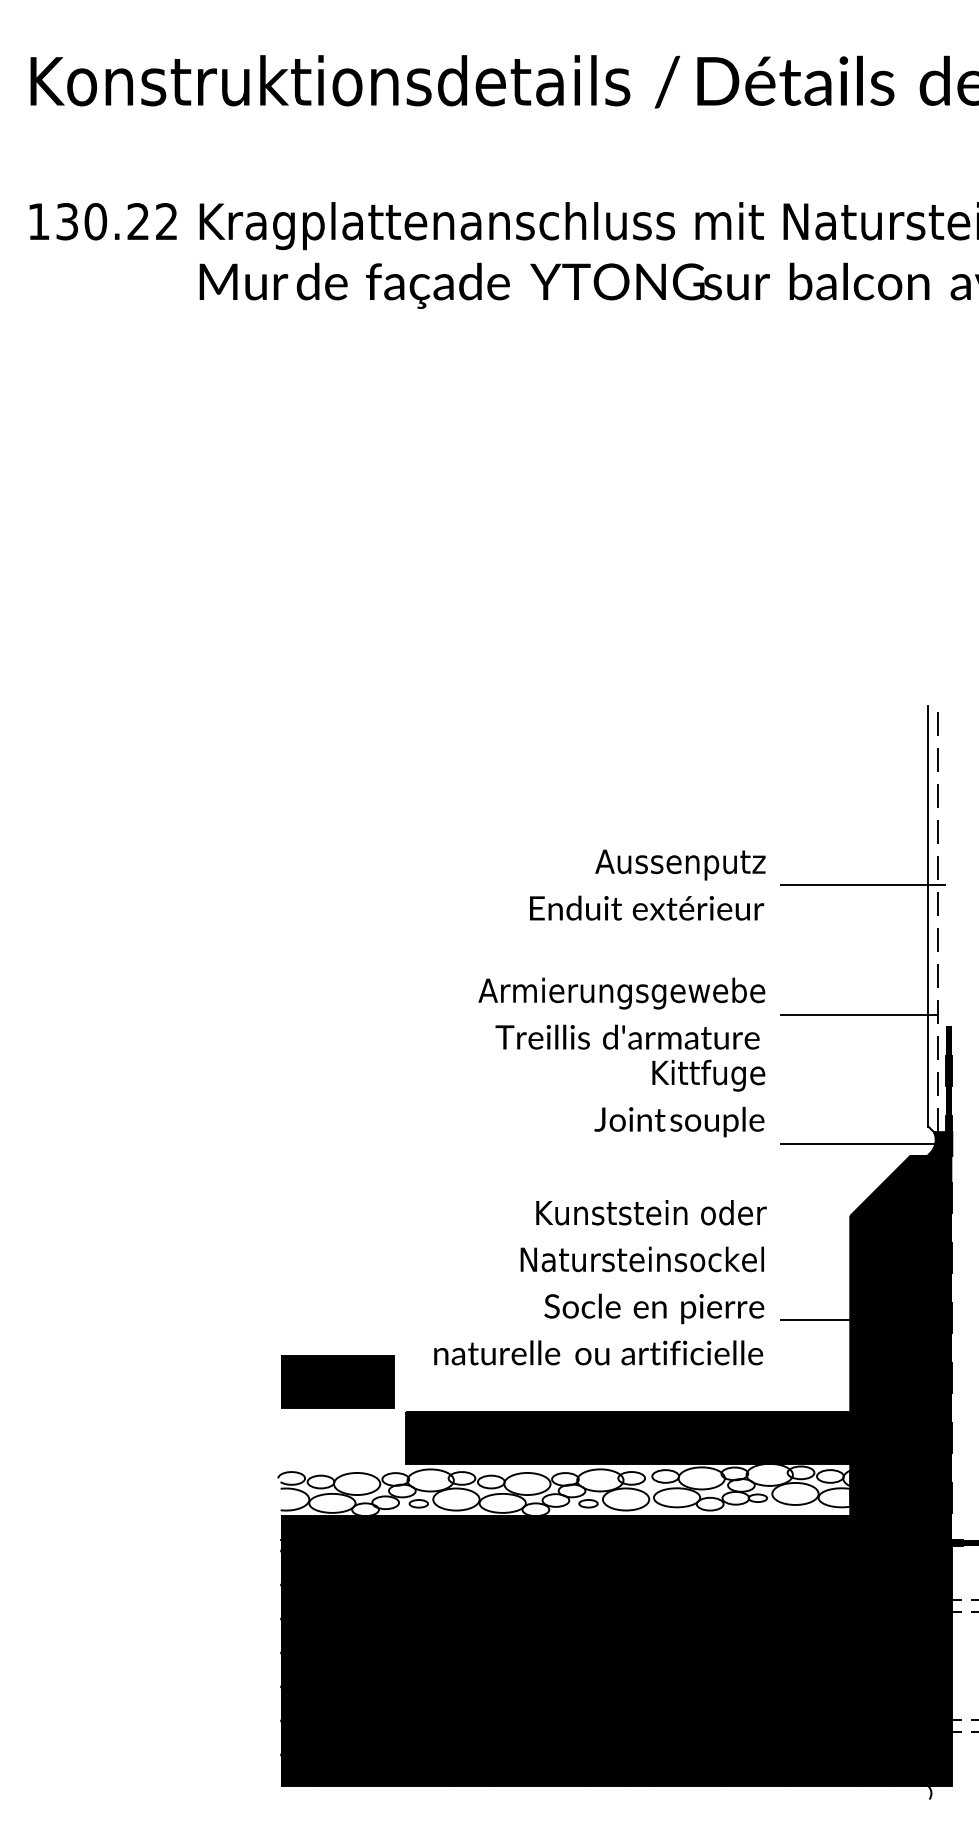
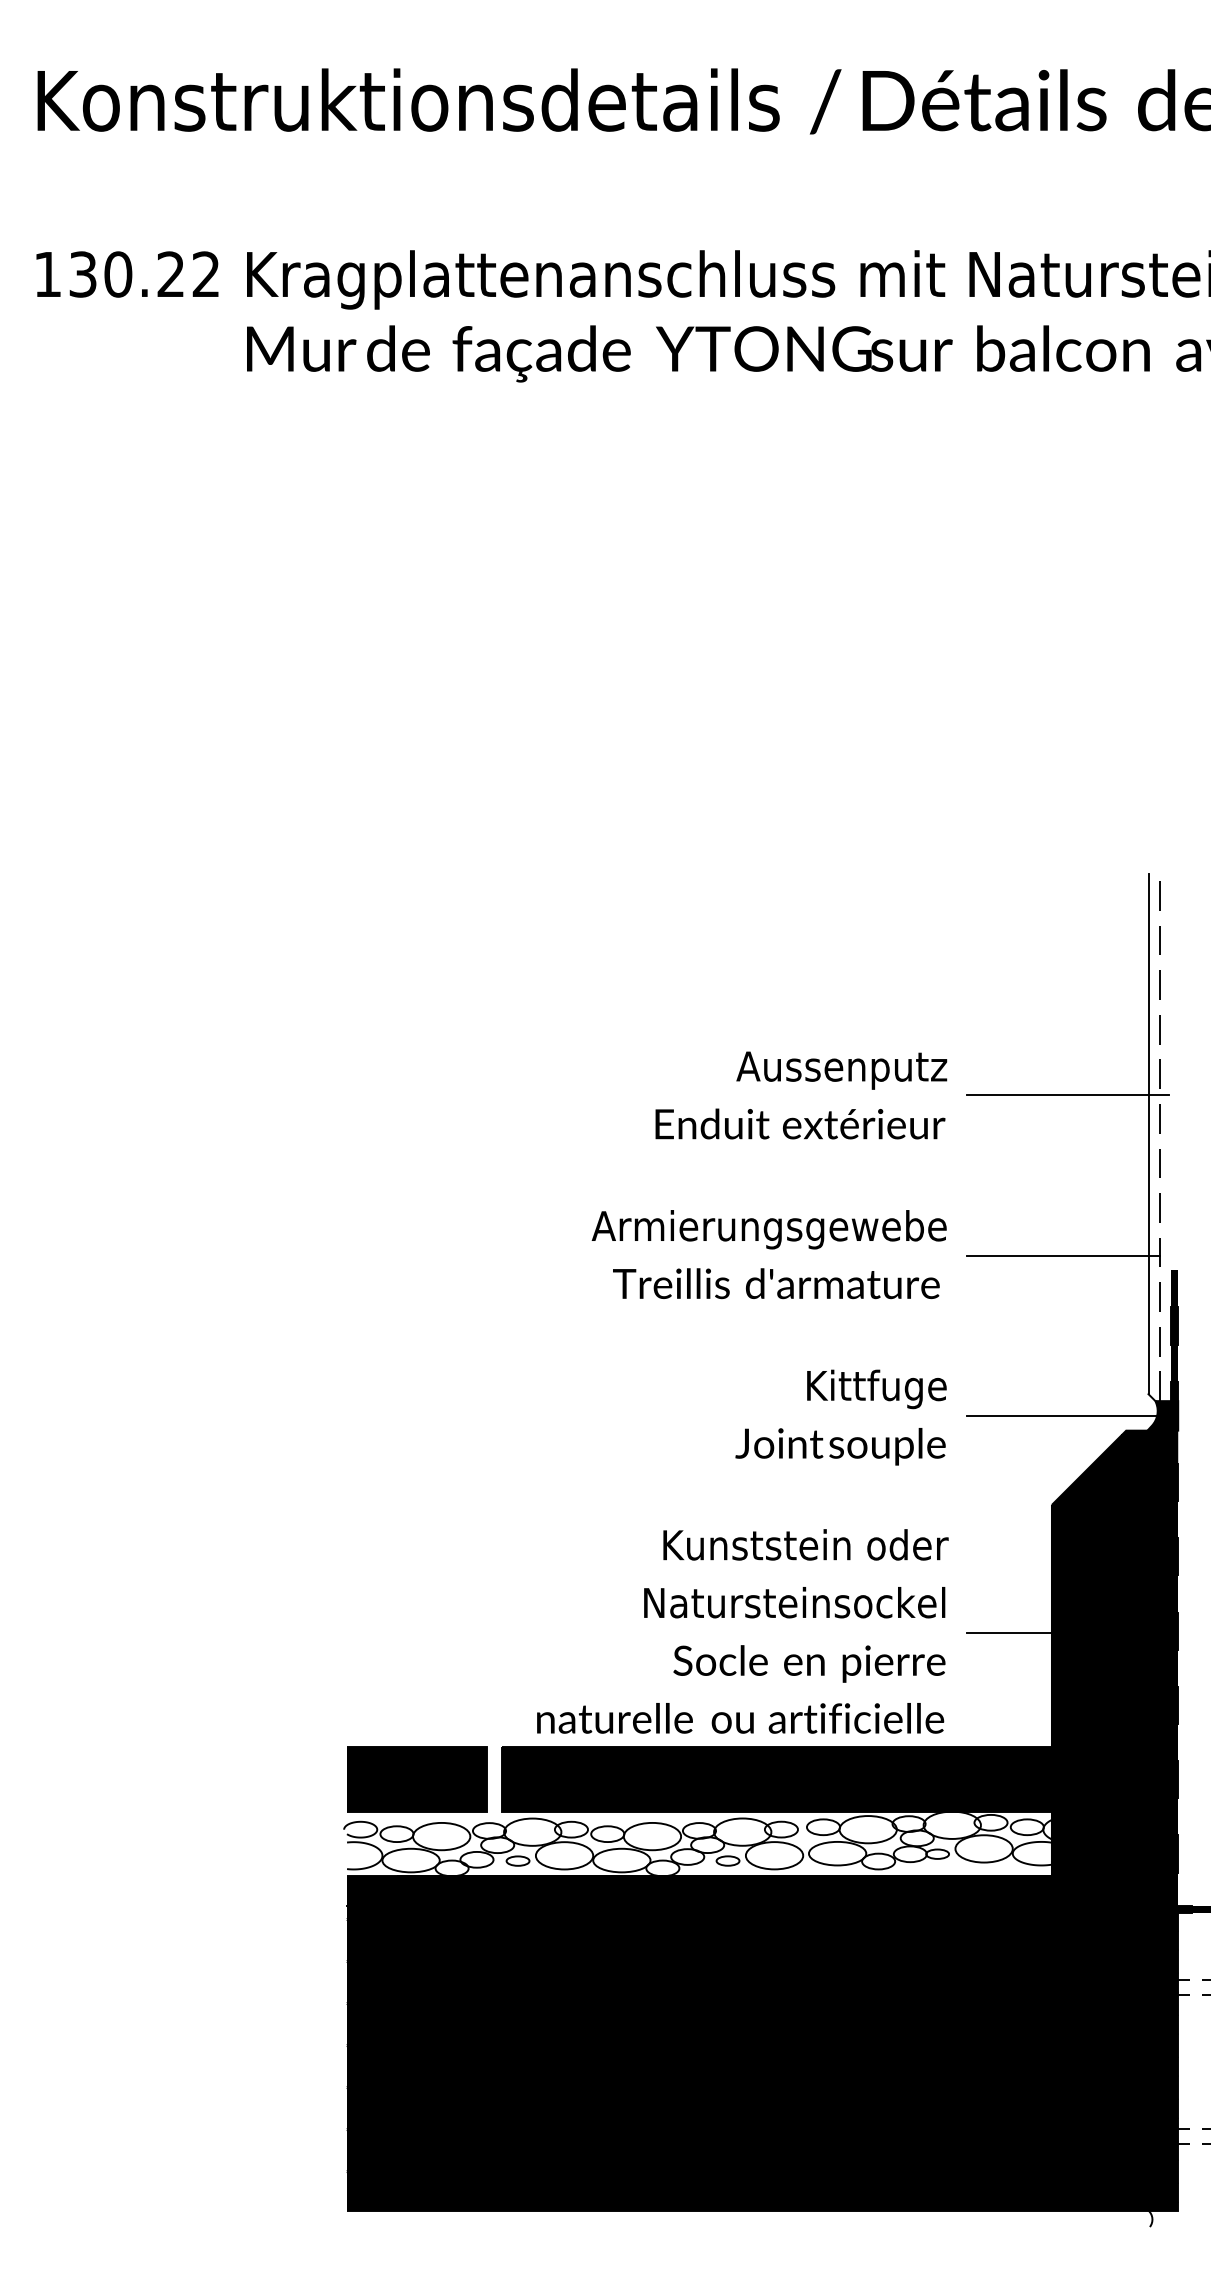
text: (679, 1098) -> (840, 1417), moved
text: (600, 1282) -> (742, 1631), moved
part: (337, 1382) -> (417, 1779), moved

